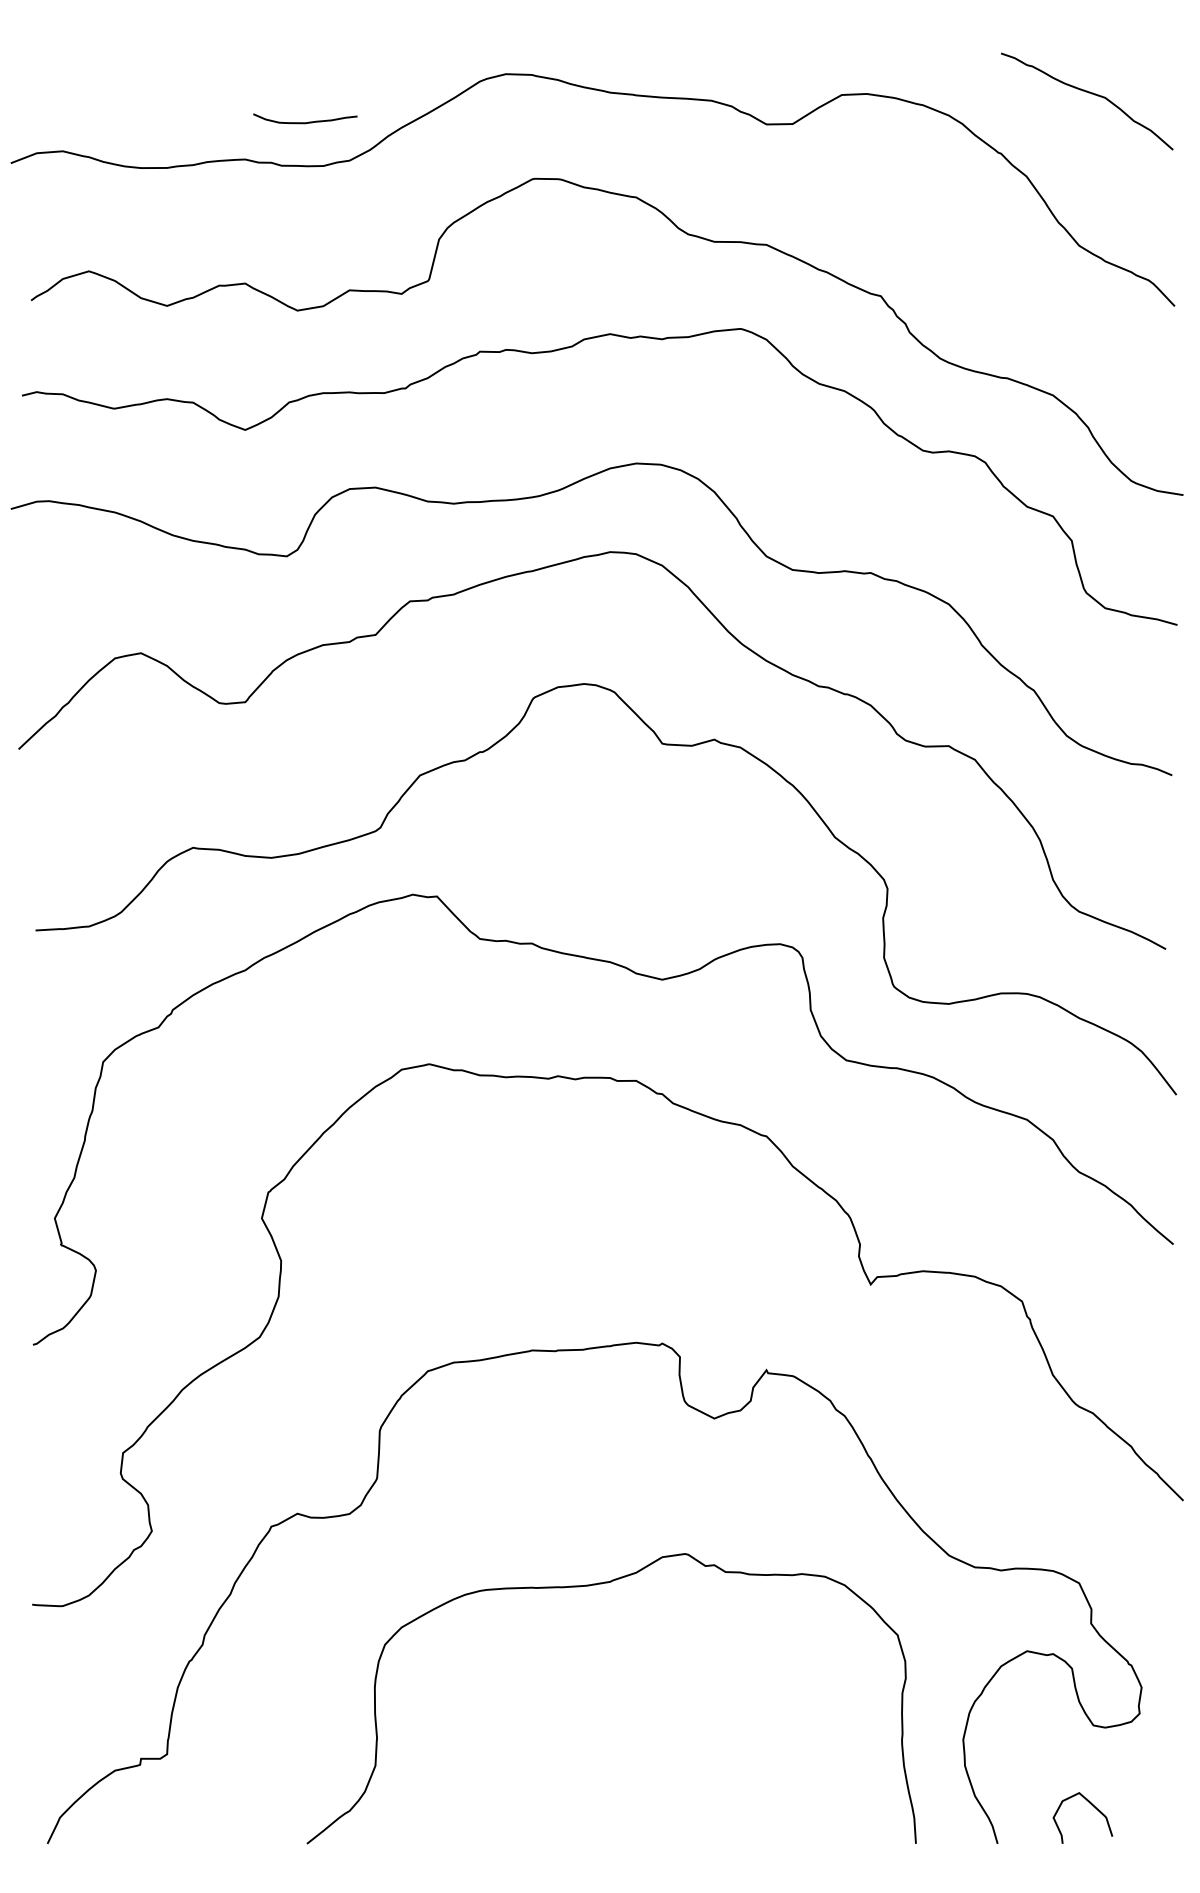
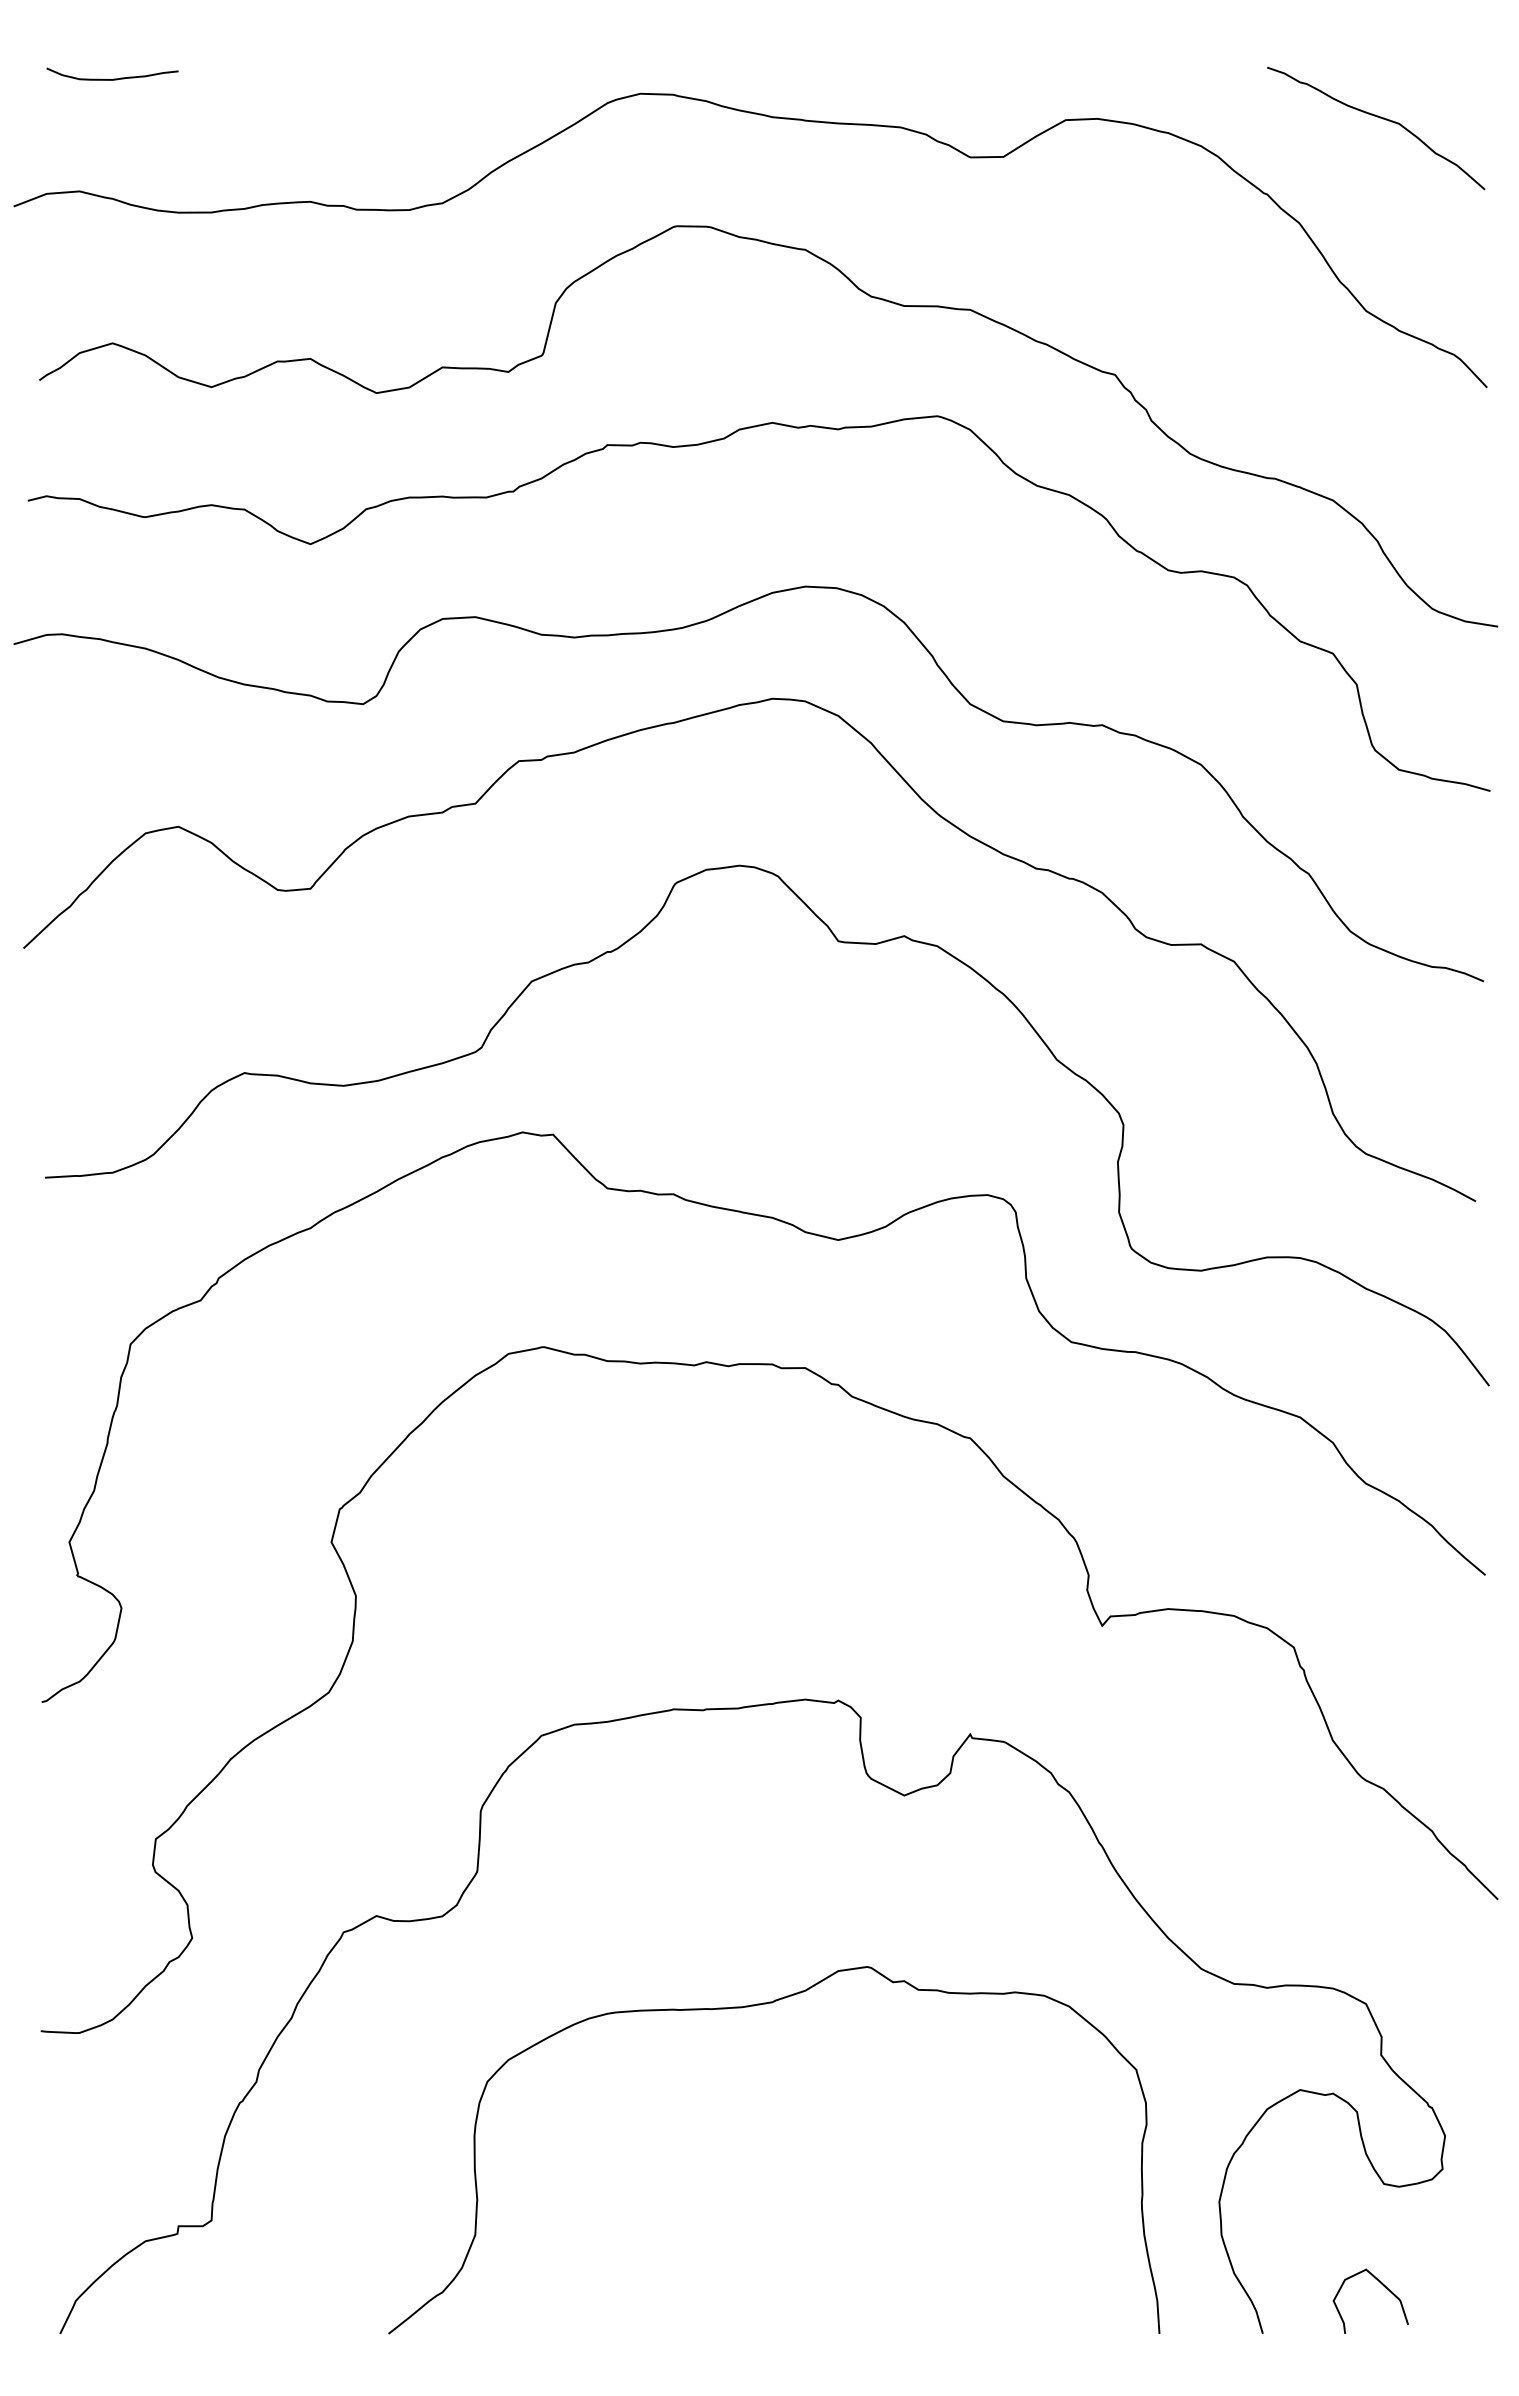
curve: (306, 122) -> (113, 78), moved

